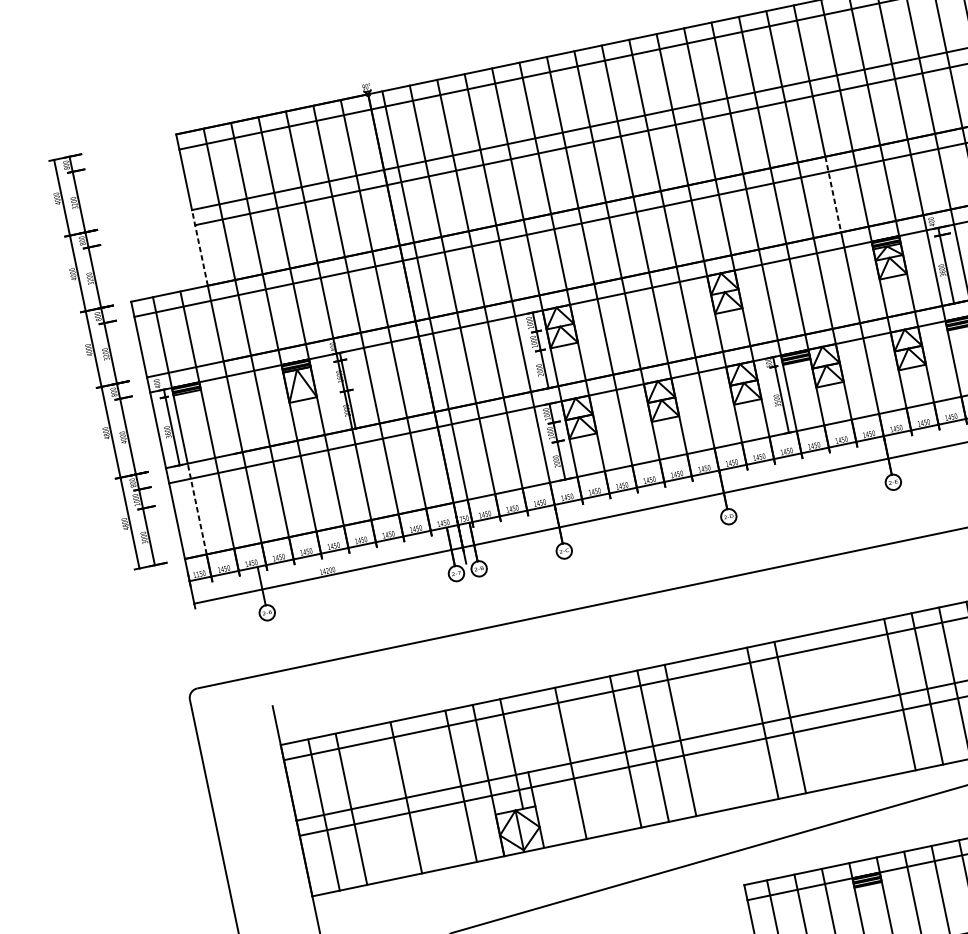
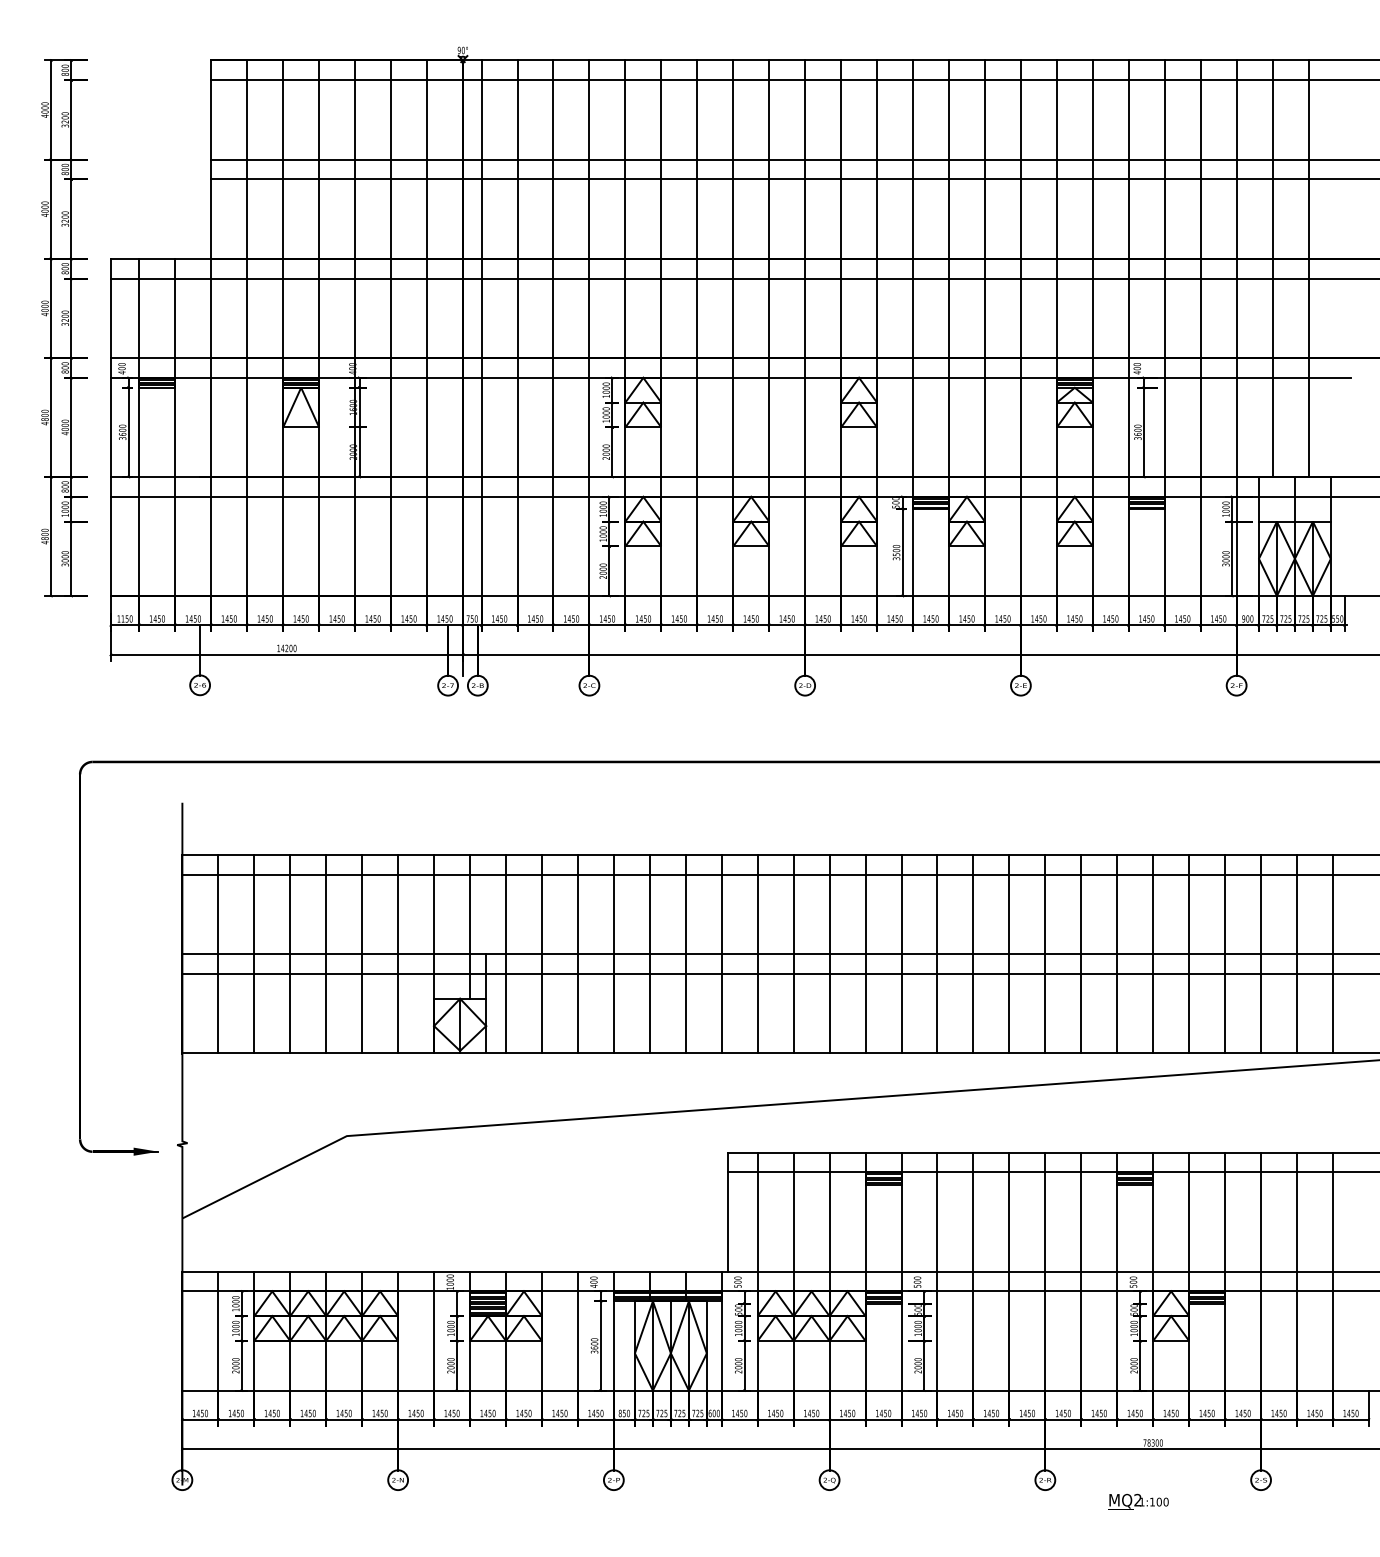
line: (832, 194) -> (1020, 308), dashed -> solid
line: (200, 248) -> (211, 209), dashed -> solid
line: (197, 508) -> (139, 536), dashed -> solid
line: (872, 699) -> (937, 953), added
line: (844, 705) -> (901, 953), added
line: (817, 711) -> (865, 953), added
line: (735, 728) -> (757, 953), added
line: (707, 734) -> (721, 953), added
line: (597, 757) -> (577, 953), added
line: (543, 768) -> (506, 953), added
line: (434, 792) -> (362, 954), added
line: (379, 803) -> (290, 954), added

